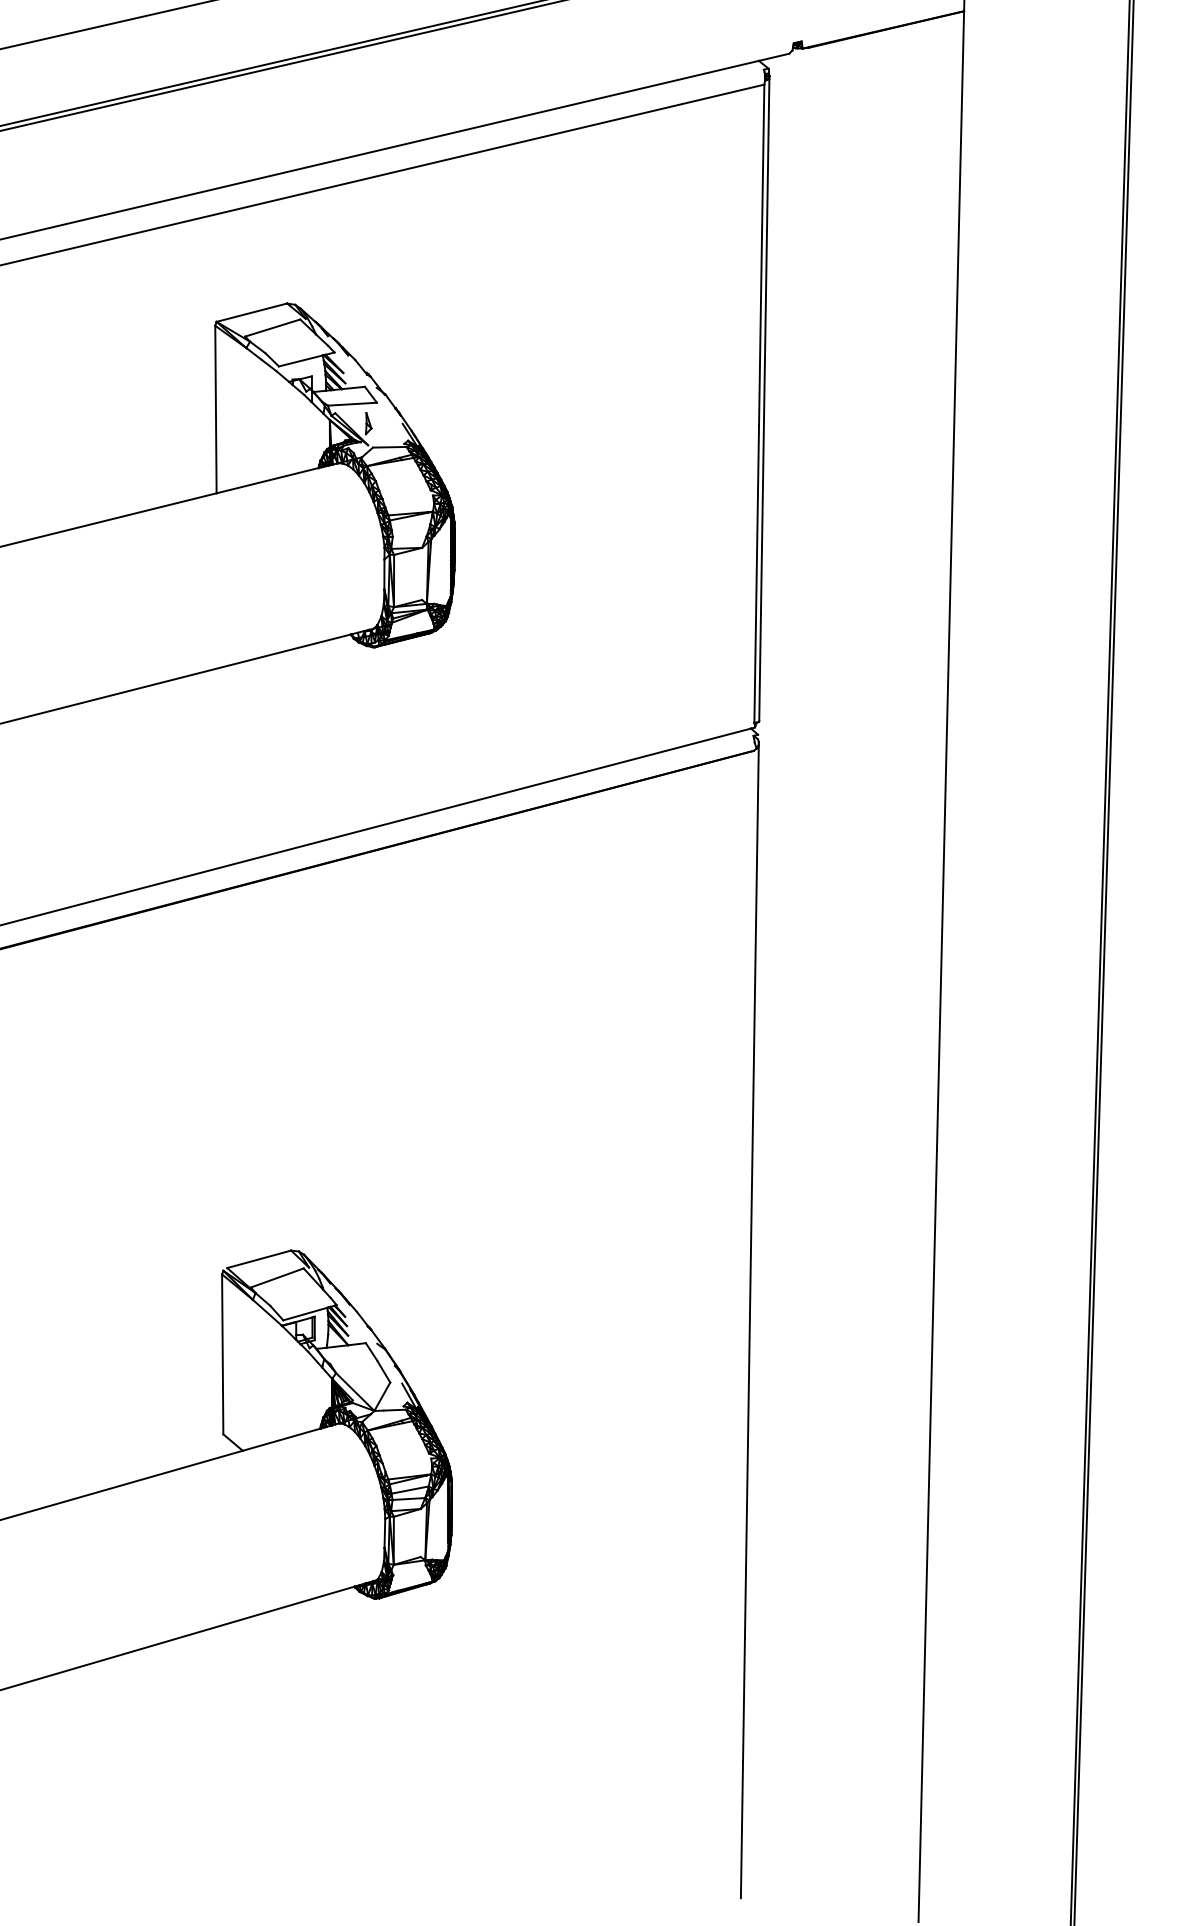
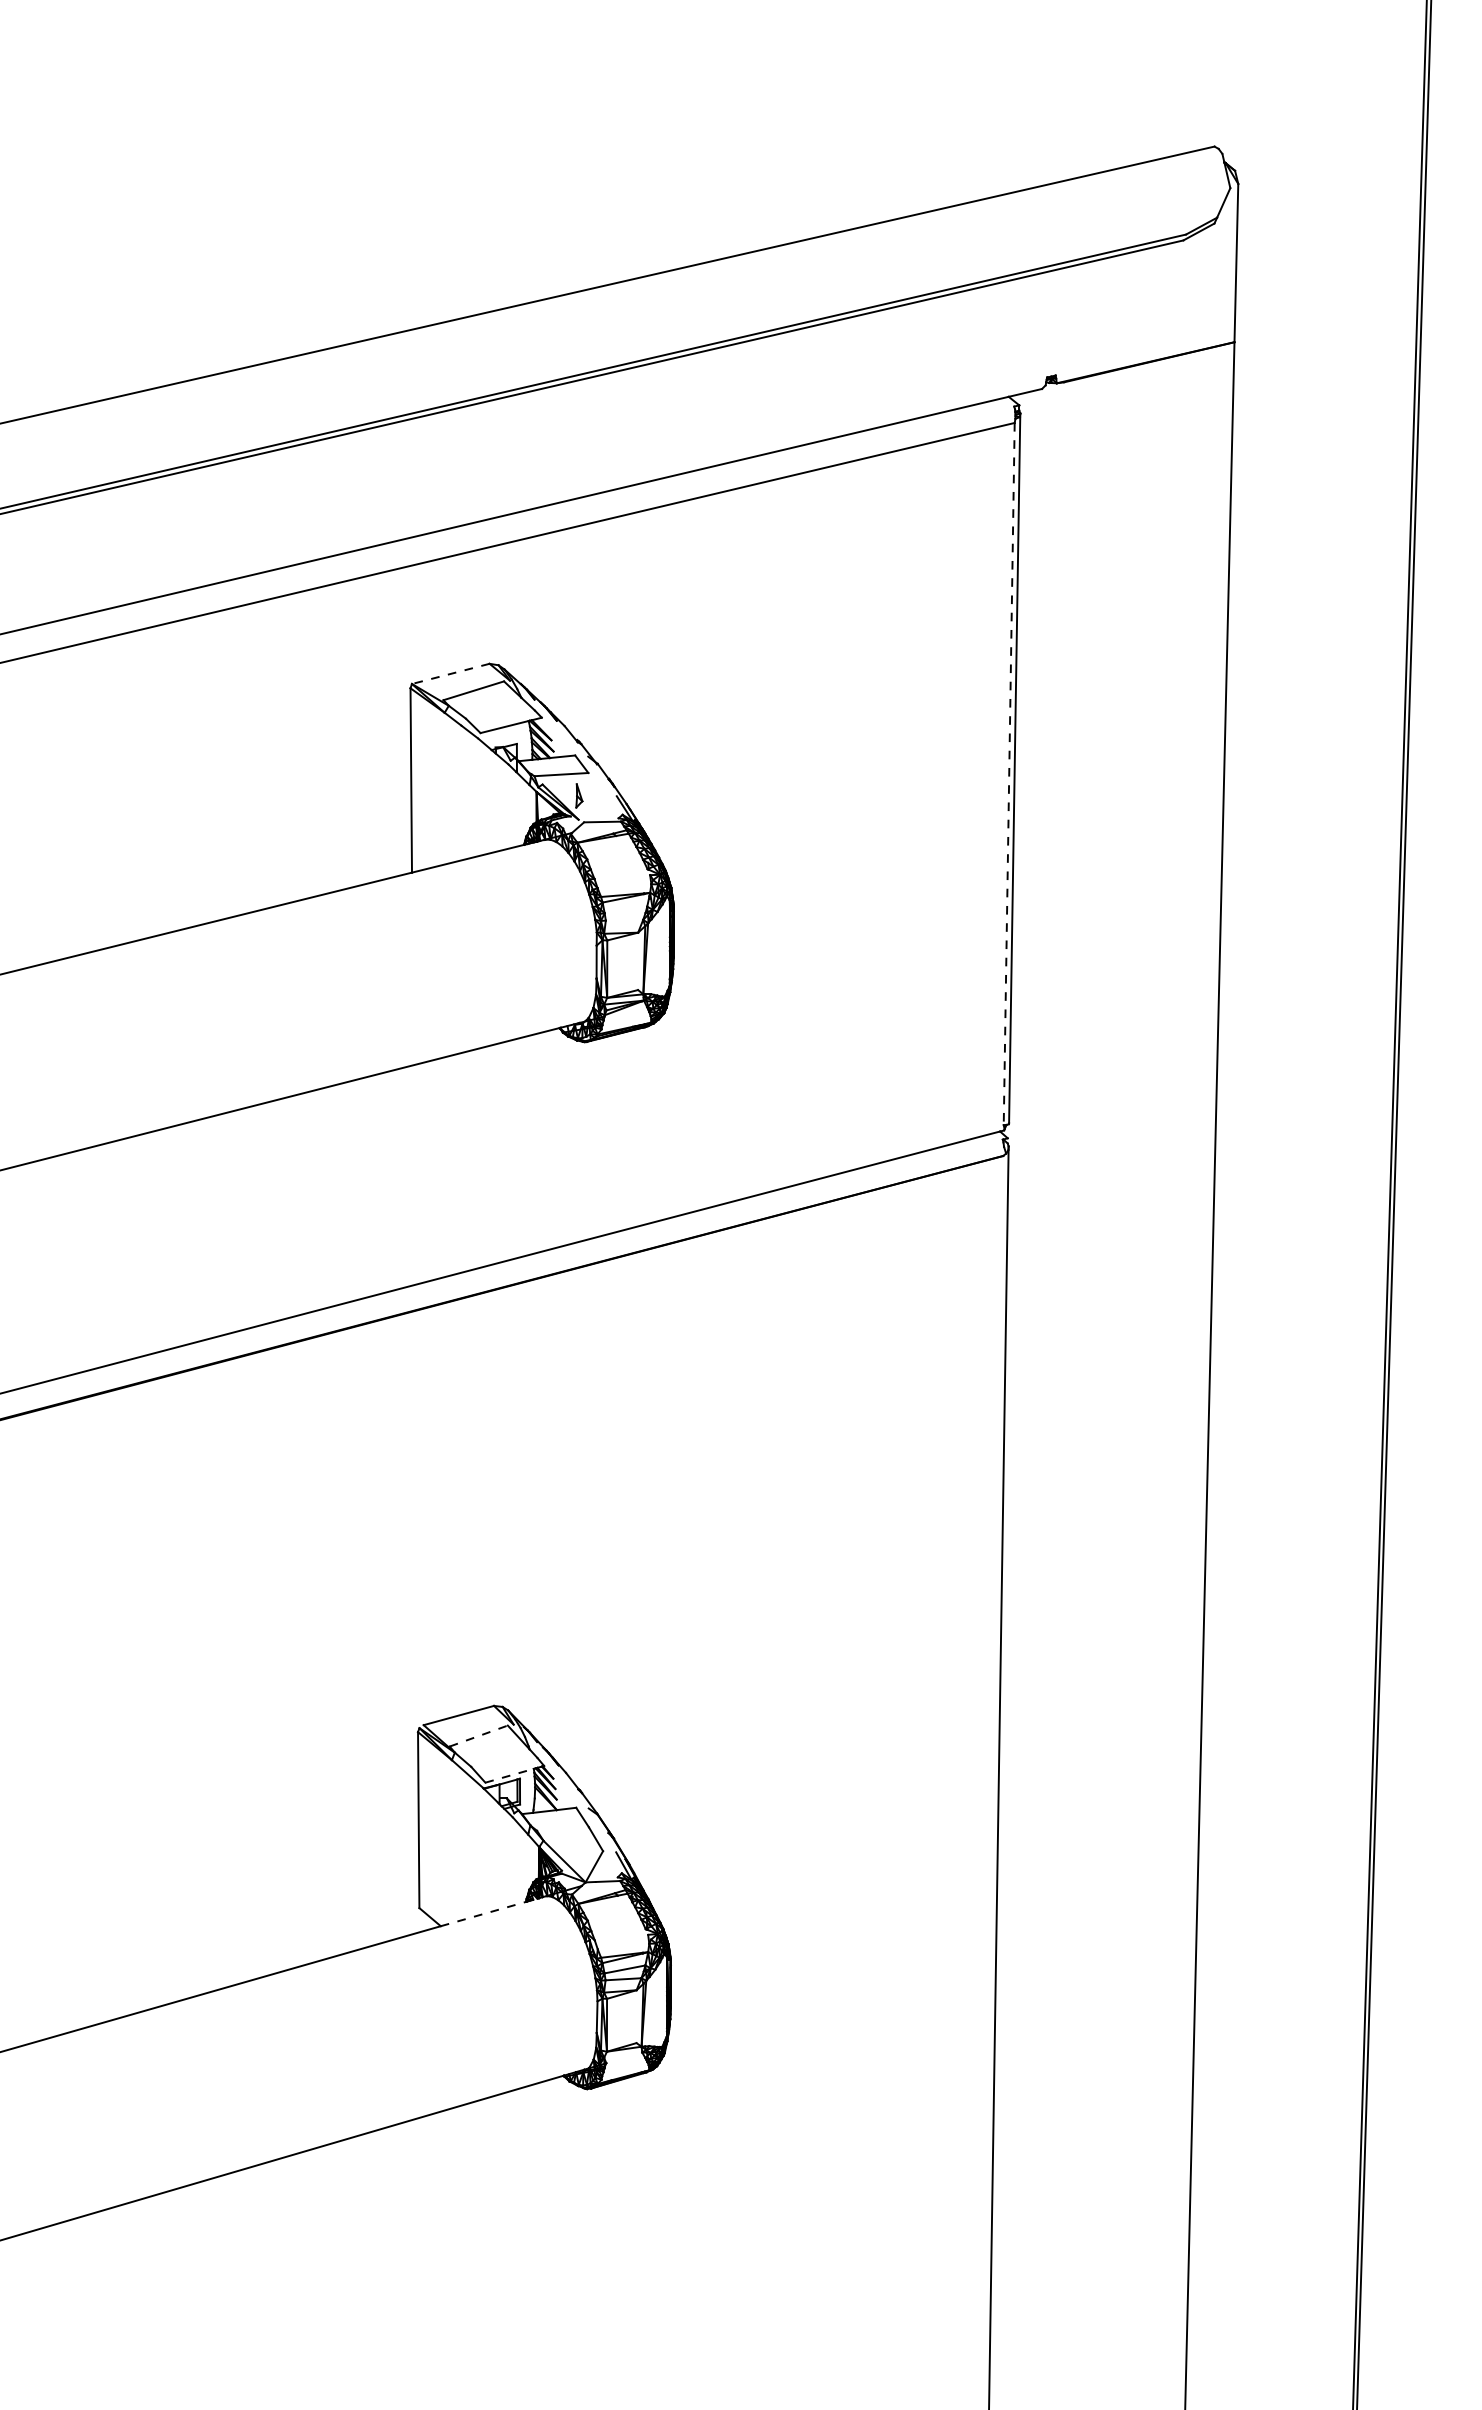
line: (251, 313) -> (450, 674), solid -> dashed
line: (759, 404) -> (1009, 774), solid -> dashed
line: (277, 1278) -> (478, 1736), solid -> dashed
line: (306, 1313) -> (510, 1775), solid -> dashed
line: (287, 1438) -> (490, 1912), solid -> dashed

